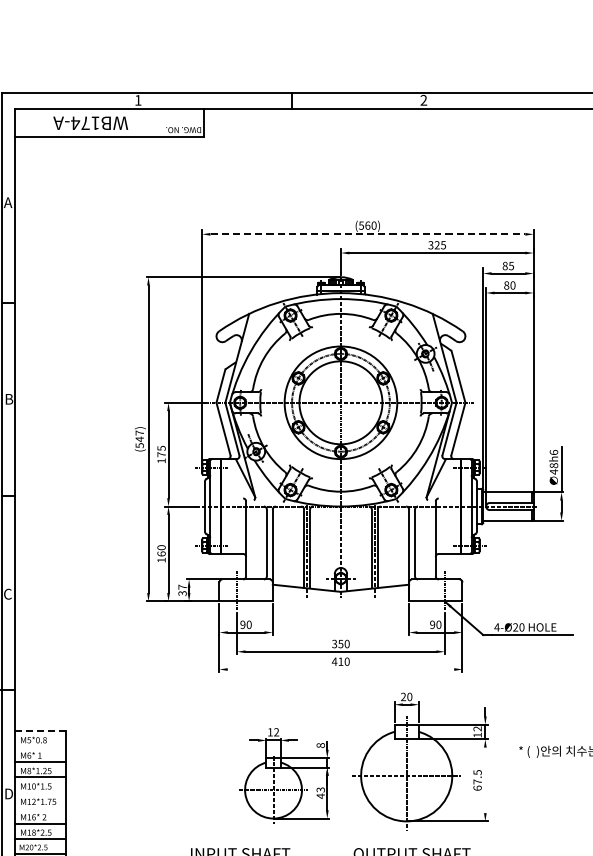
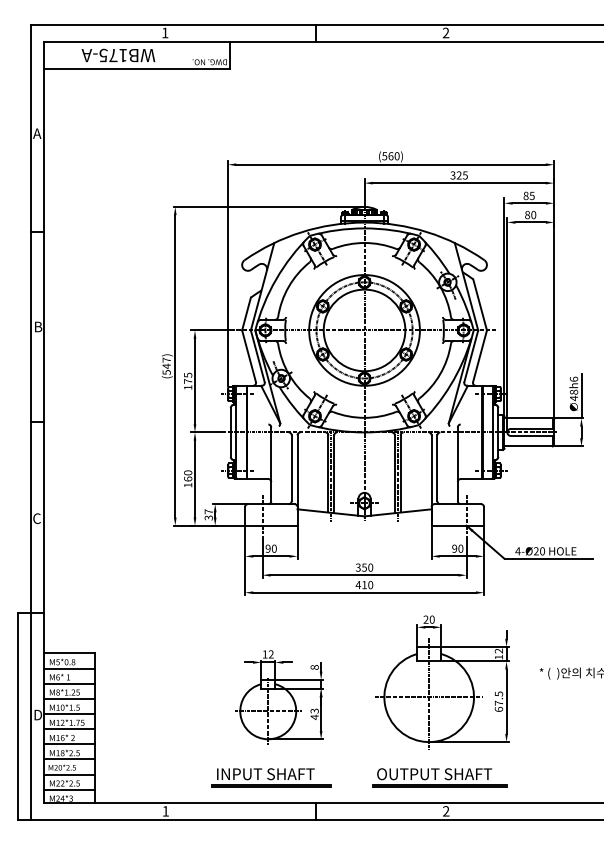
text: (75, 123) -> (103, 55), WB174-A -> WB175-A
line: (368, 234) -> (391, 164), dashed -> solid
line: (340, 669) -> (364, 592), added
line: (39, 731) -> (68, 653), dashed -> solid
line: (40, 746) -> (69, 668), added
part: (284, 776) -> (279, 697), moved
line: (485, 780) -> (506, 701), added
line: (40, 792) -> (69, 713), added
line: (40, 808) -> (69, 729), added

